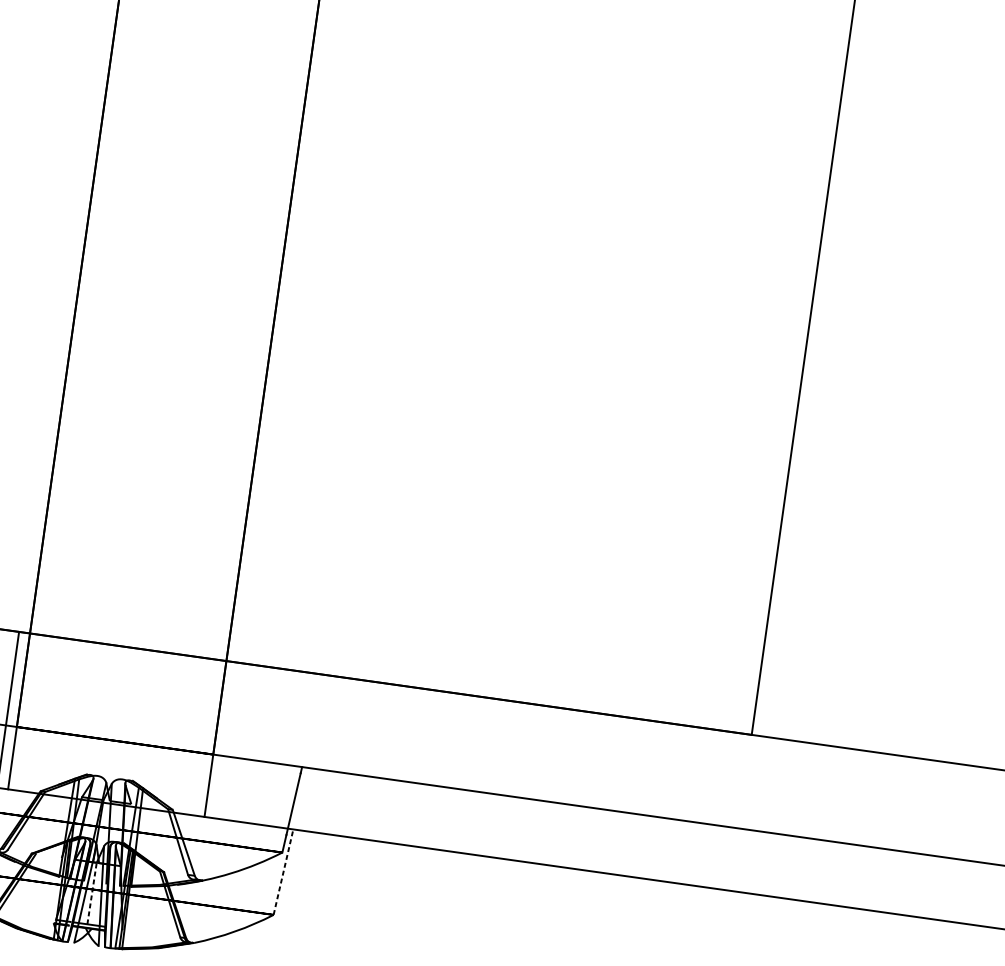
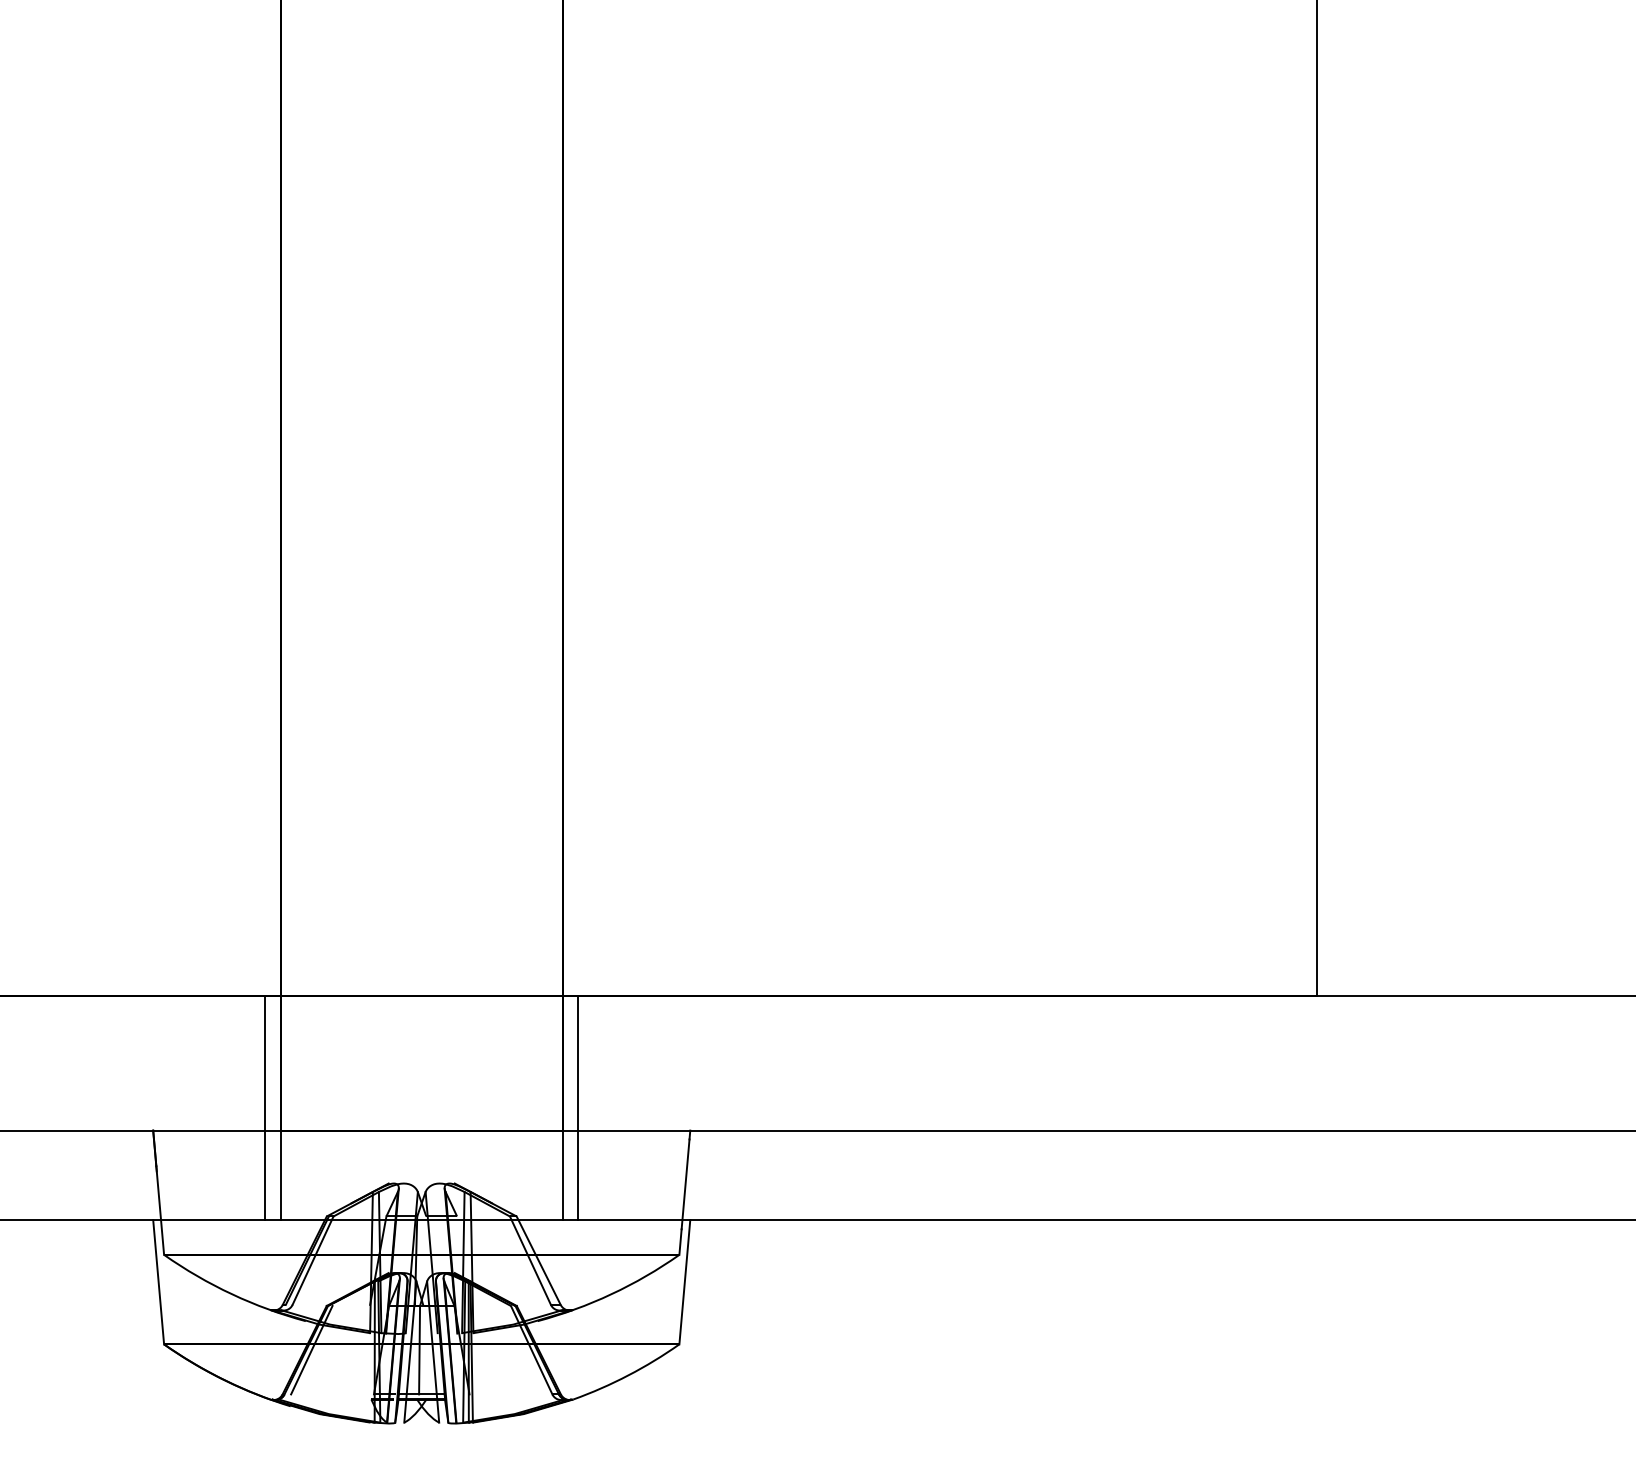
line: (226, 740) -> (578, 1108), added
line: (283, 871) -> (684, 1281), dashed -> solid
line: (92, 893) -> (419, 1349), dashed -> solid

